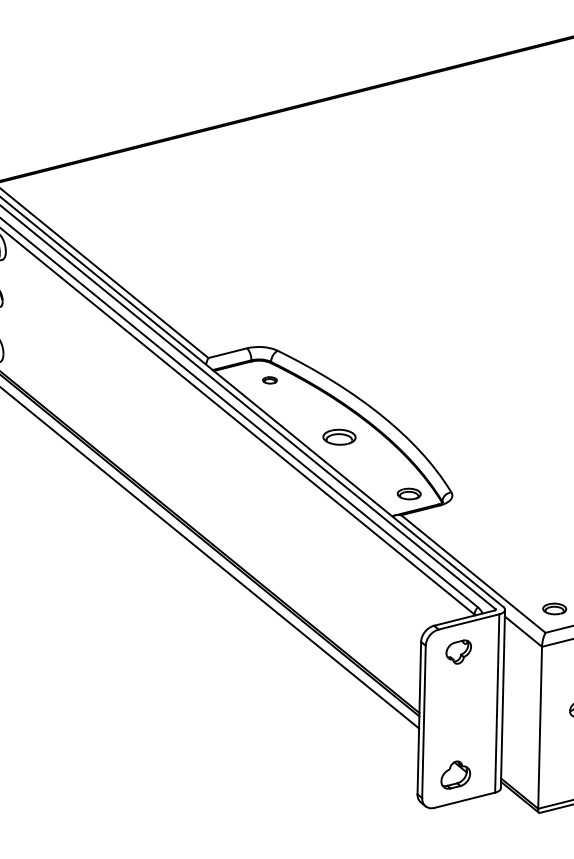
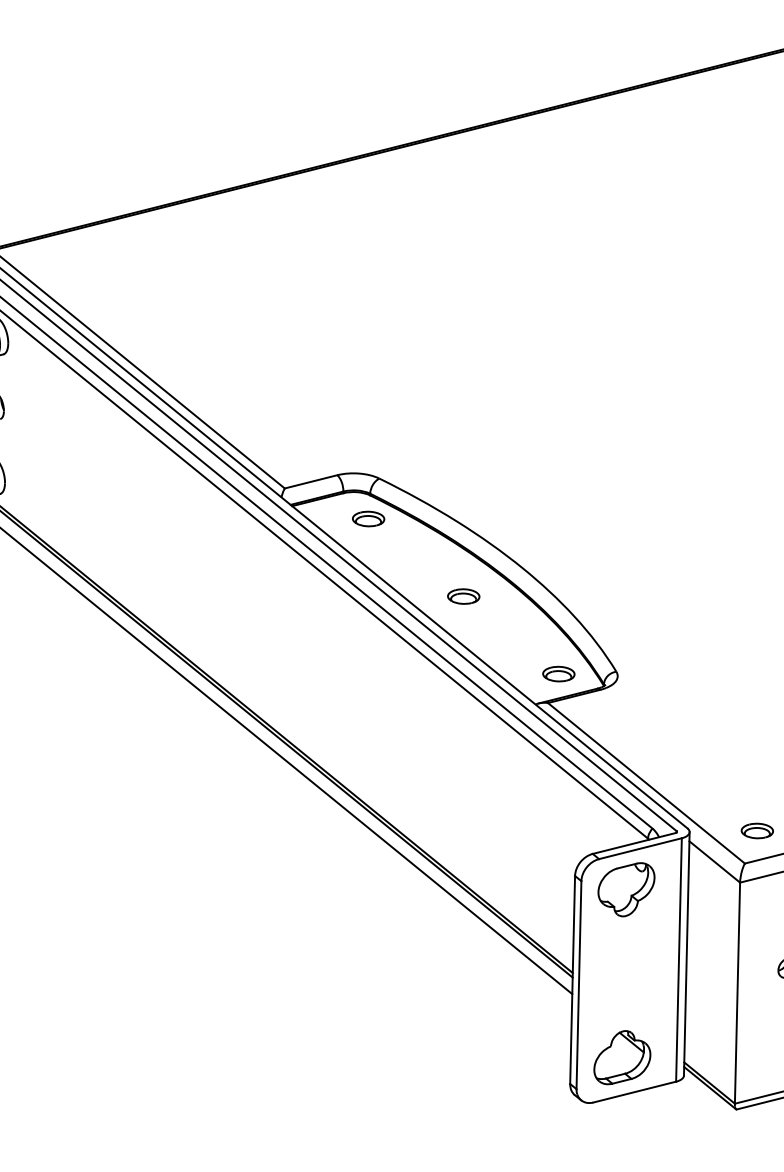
part: (269, 380) -> (368, 518), size x1.67
part: (339, 437) -> (463, 596), size x0.71
part: (458, 651) -> (626, 889), size x1.67
part: (455, 774) -> (622, 1057), size x1.43

